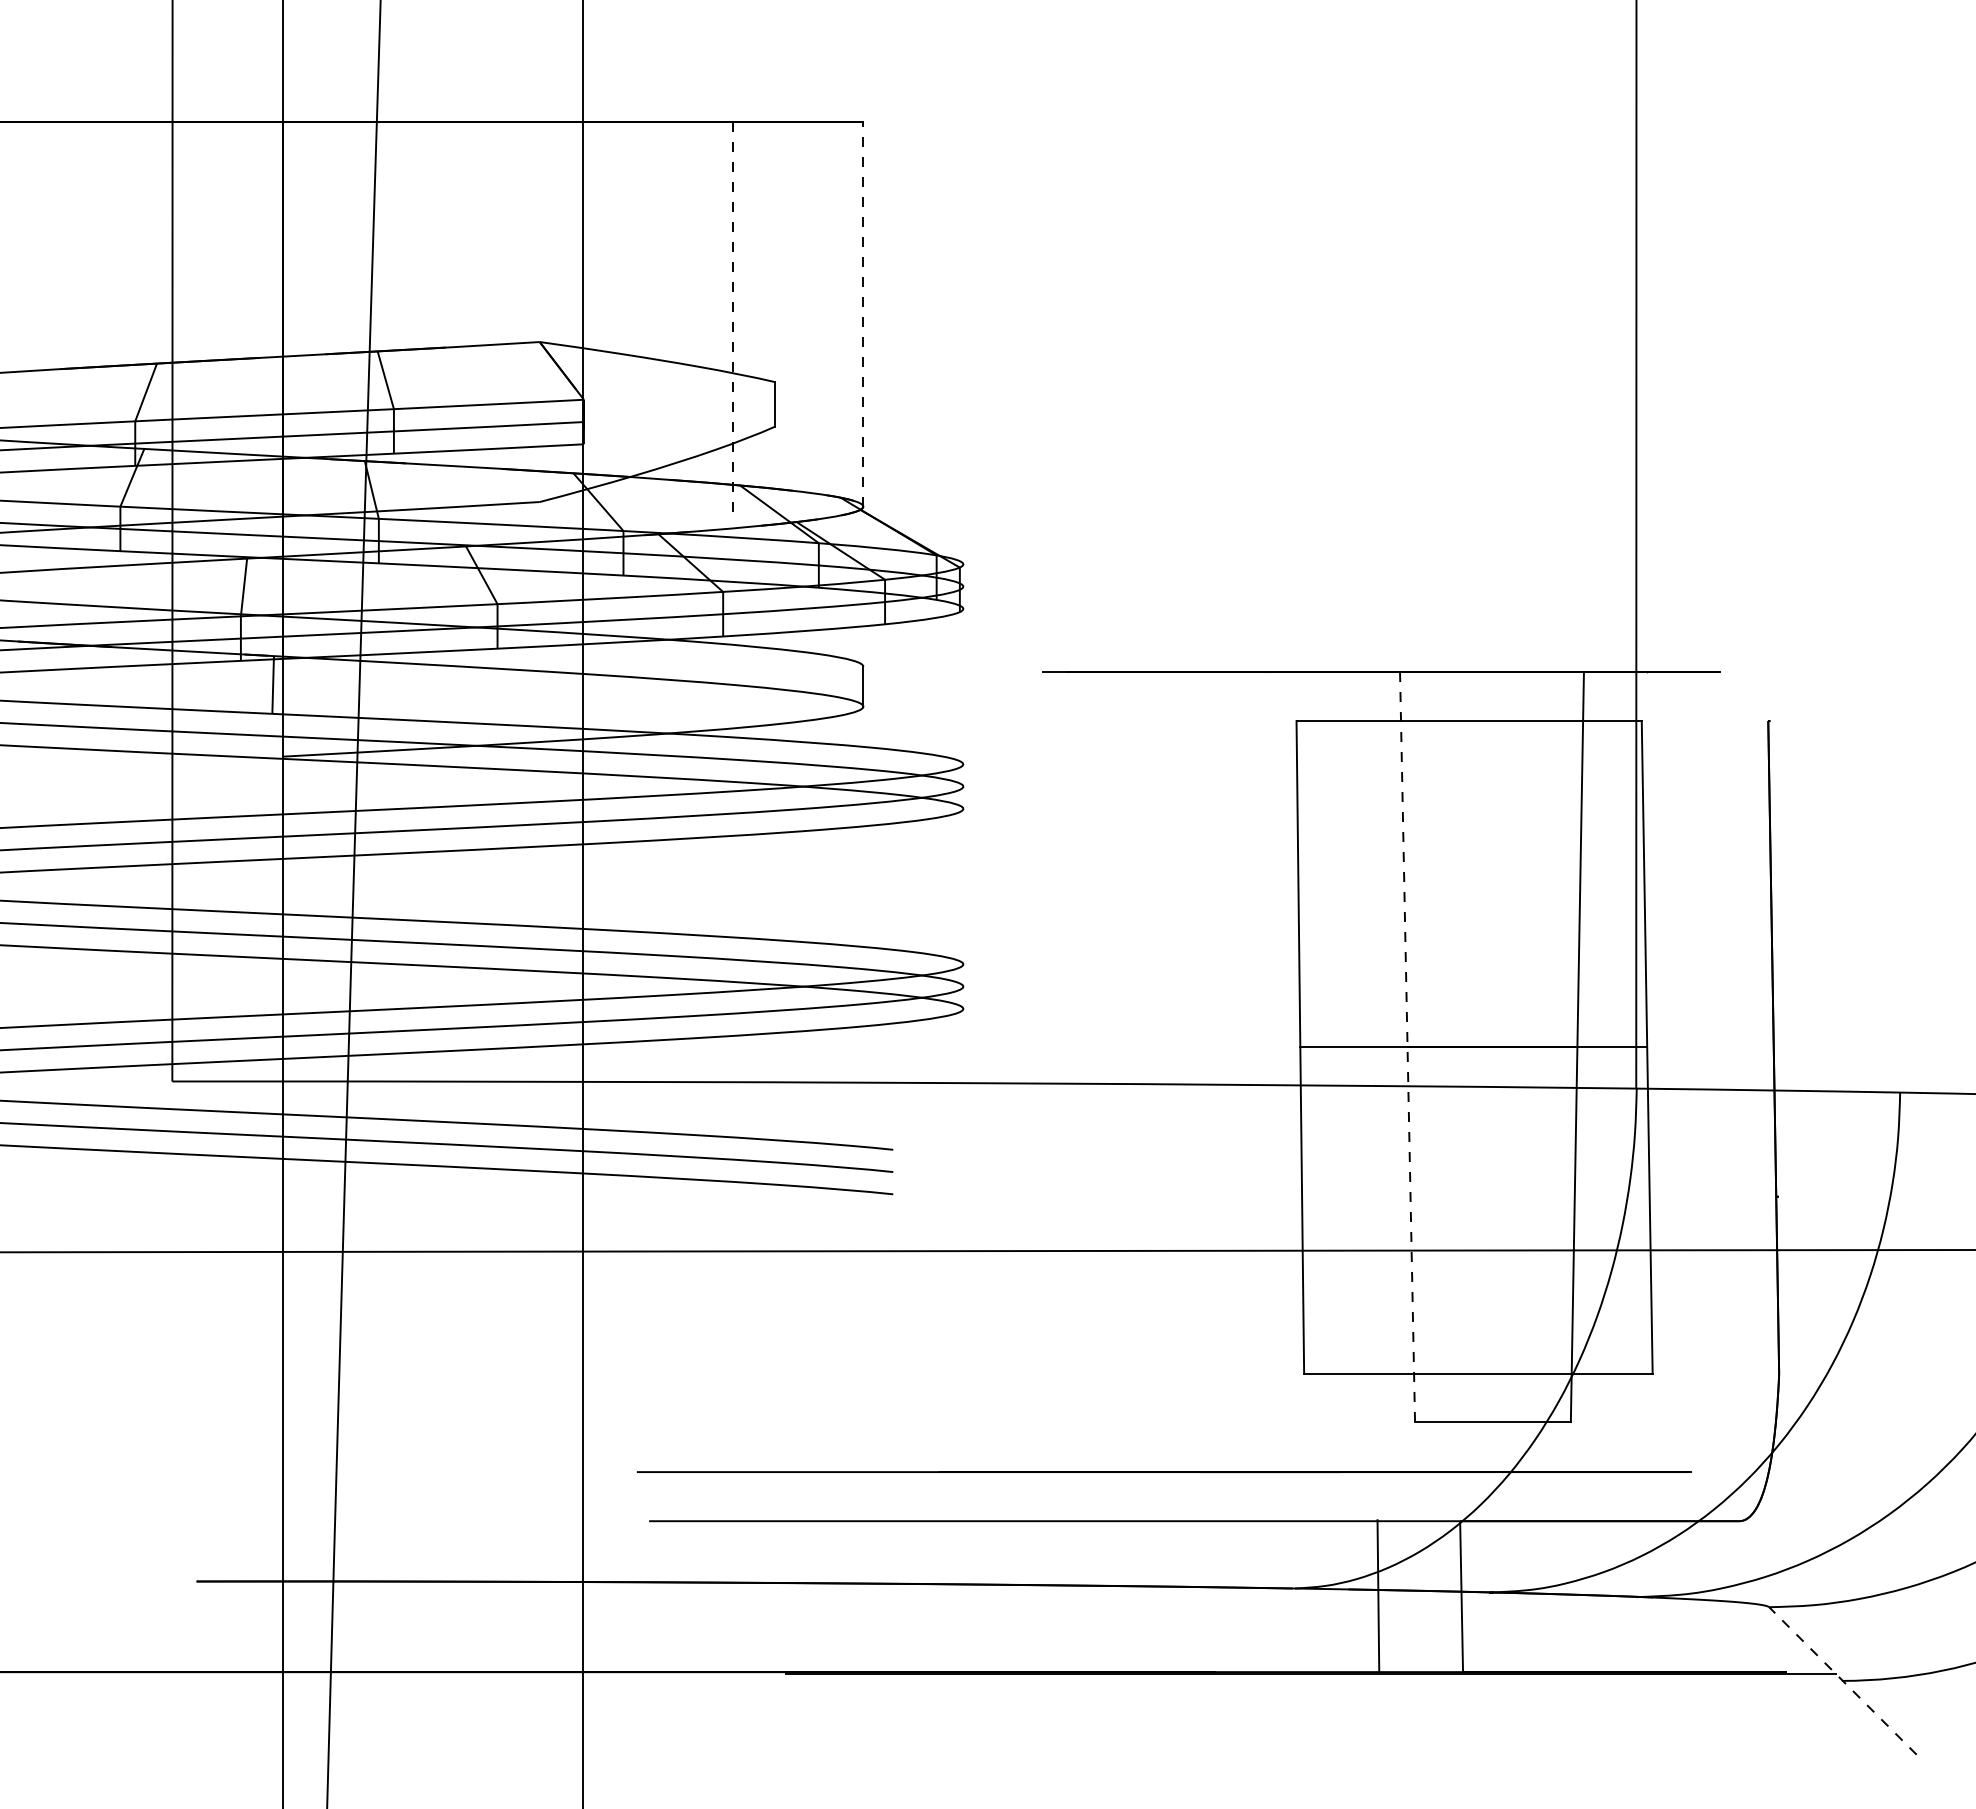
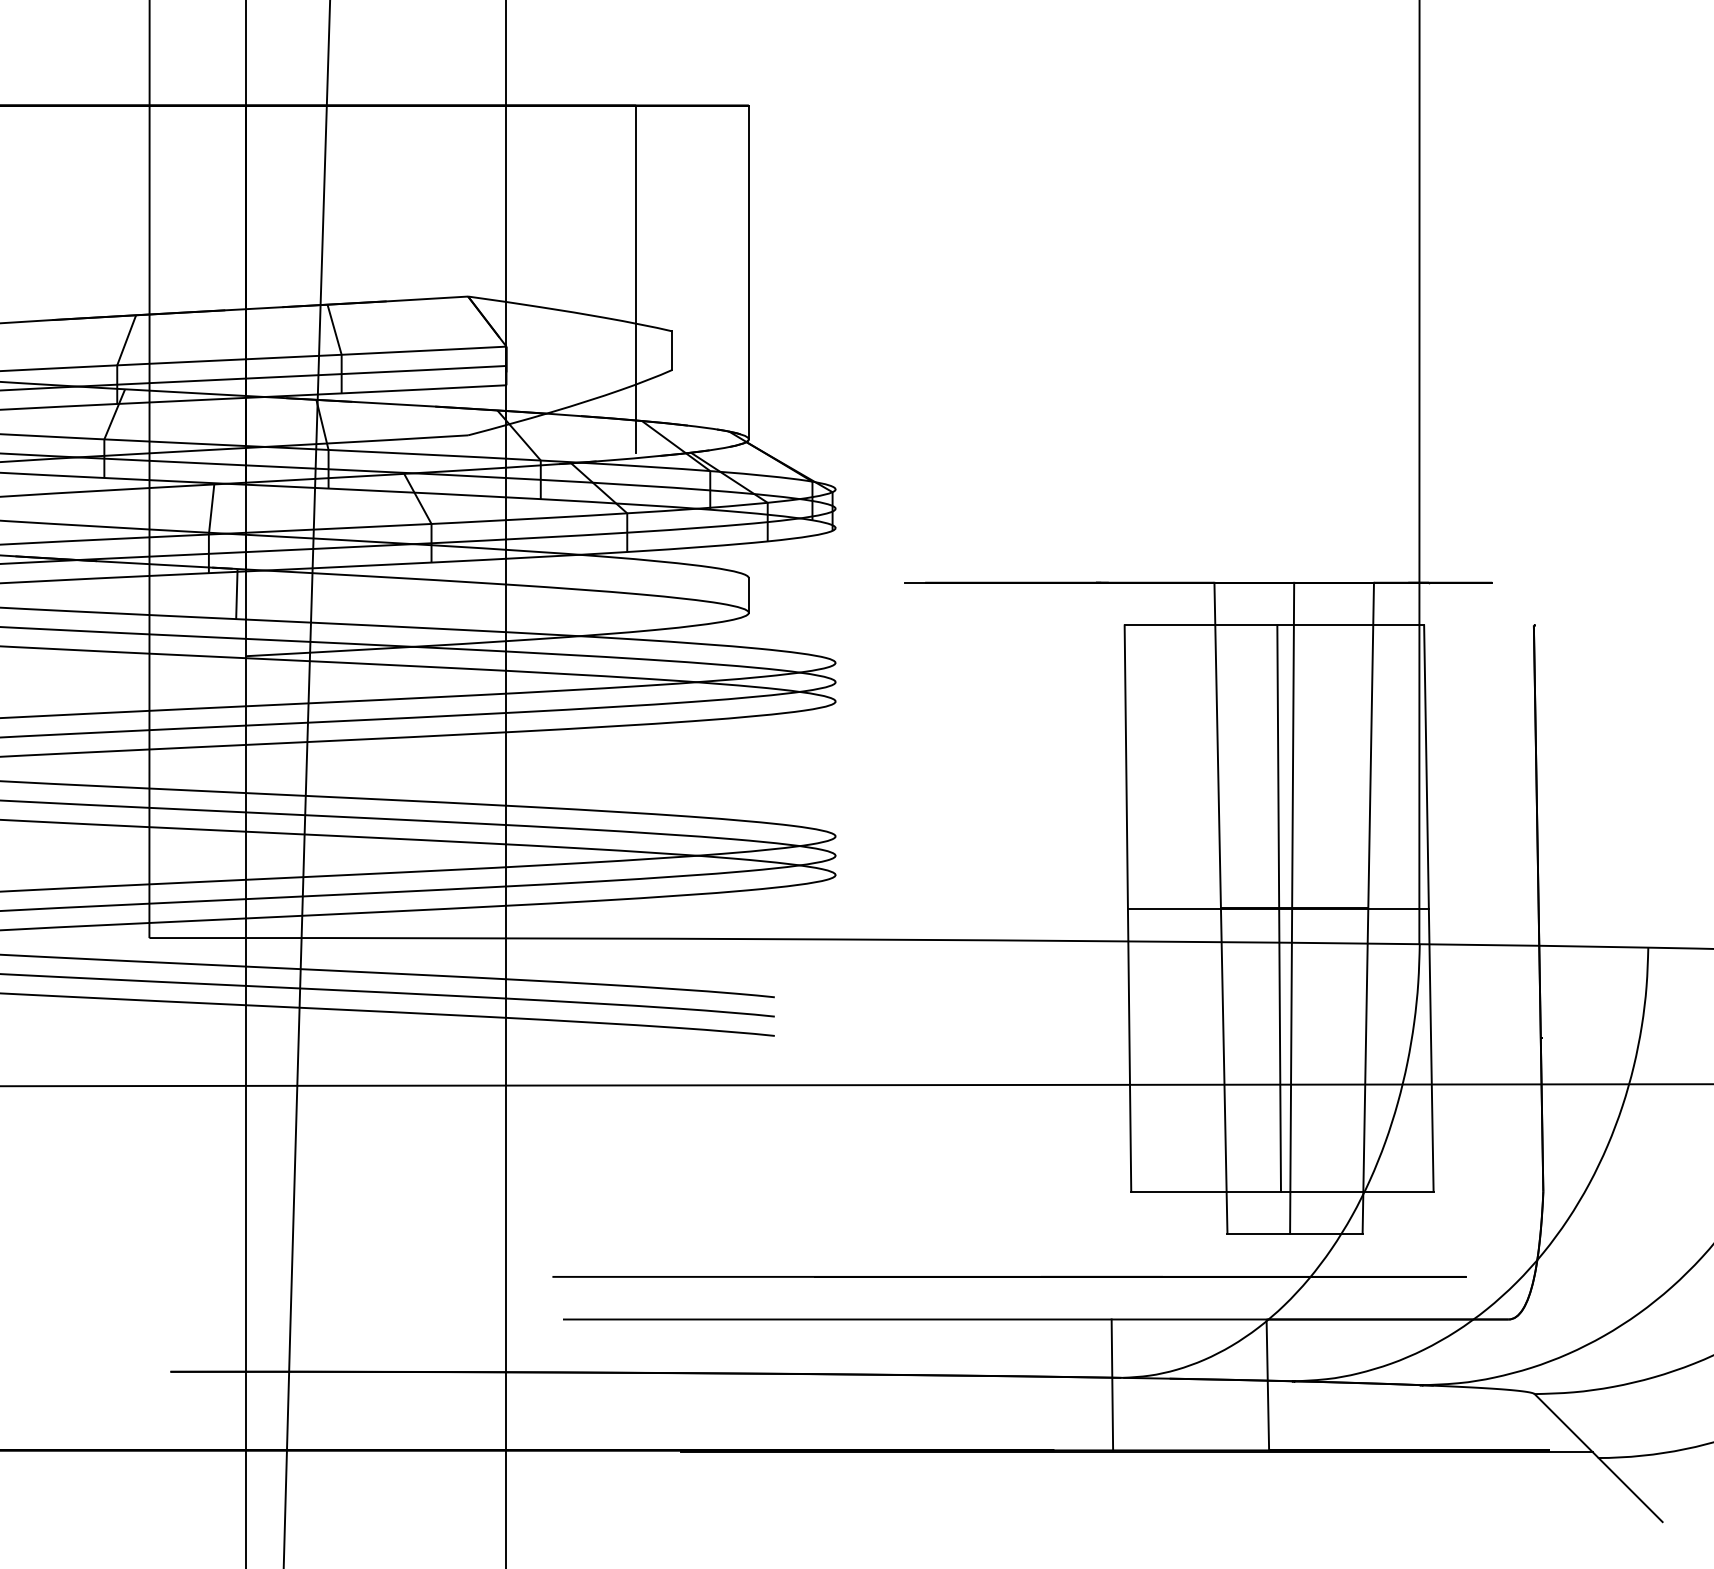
line: (863, 313) -> (748, 271), dashed -> solid
line: (733, 322) -> (636, 279), dashed -> solid
line: (1407, 1047) -> (1220, 908), dashed -> solid
line: (1474, 1047) -> (1279, 908), added
line: (1489, 1047) -> (1292, 908), added
line: (1378, 1595) -> (1112, 1384), moved
line: (1842, 1680) -> (1598, 1457), dashed -> solid

